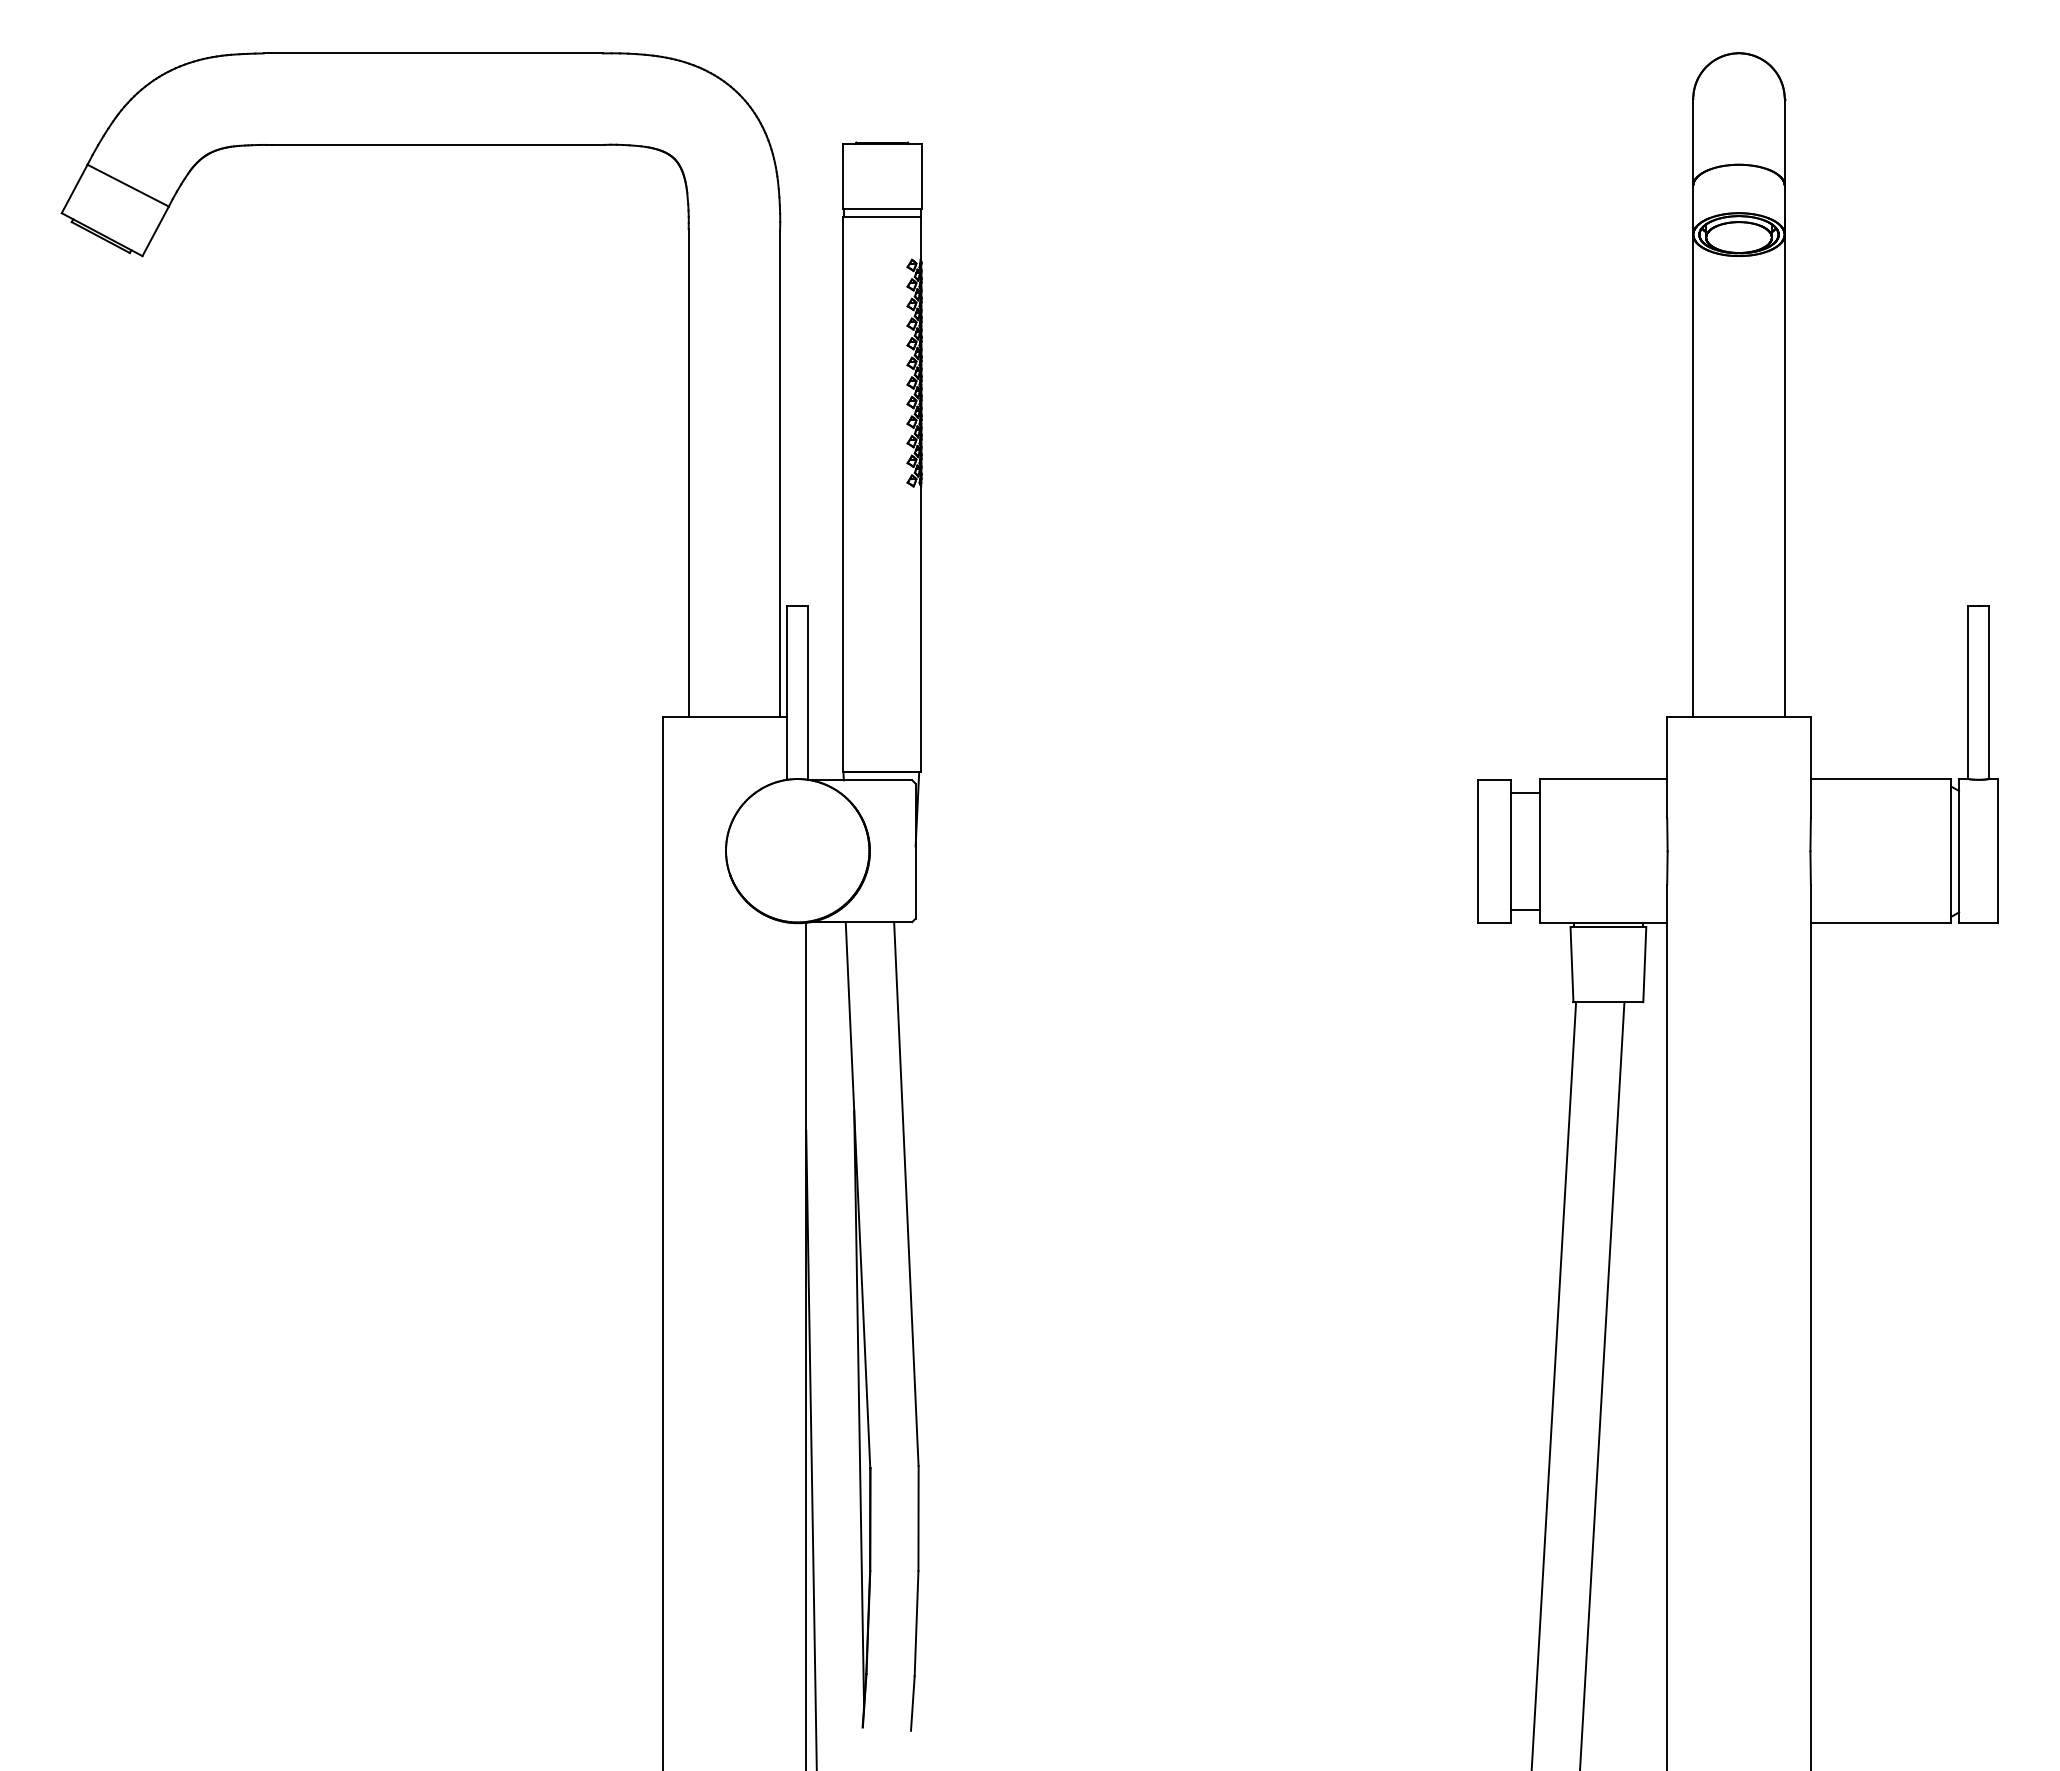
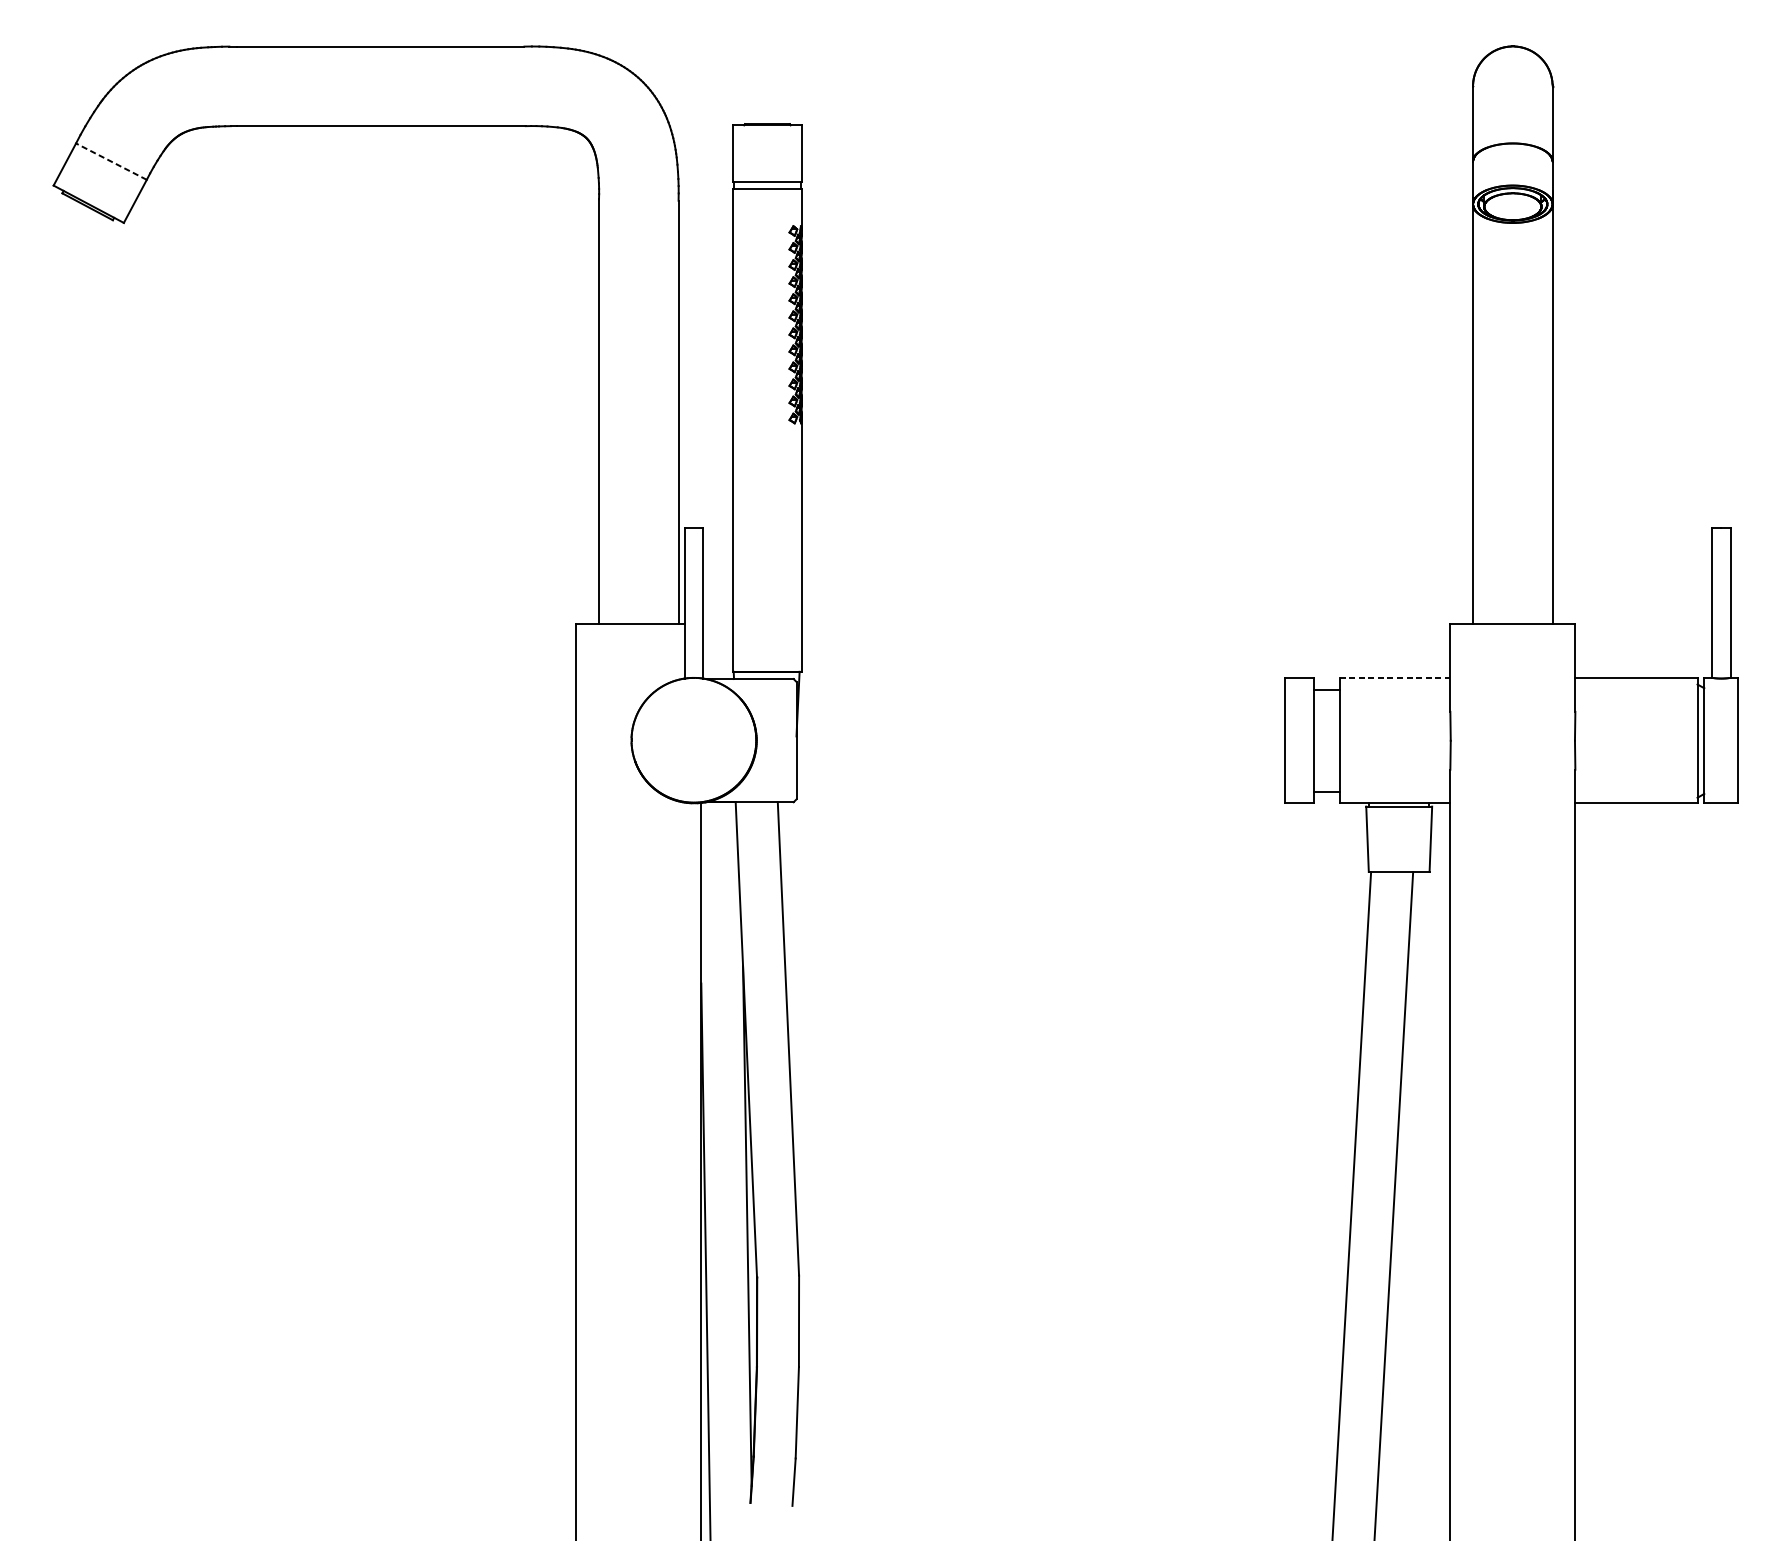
line: (128, 185) -> (111, 161), solid -> dashed
line: (1603, 779) -> (1394, 678), solid -> dashed

